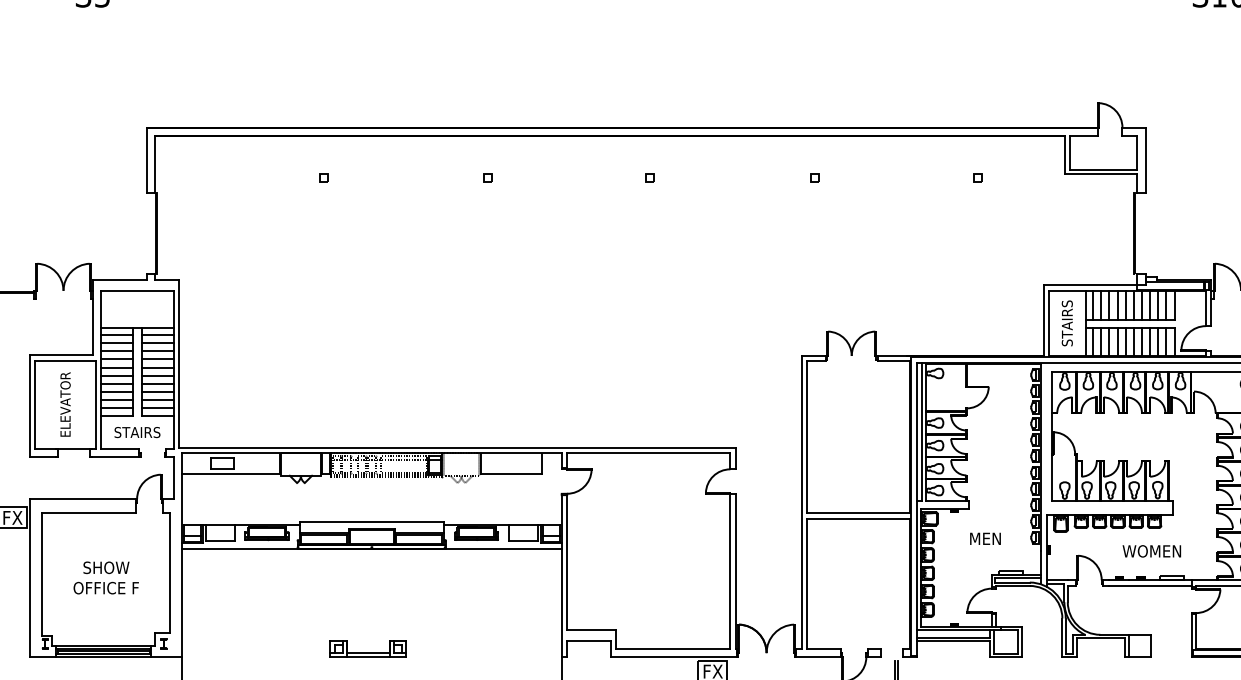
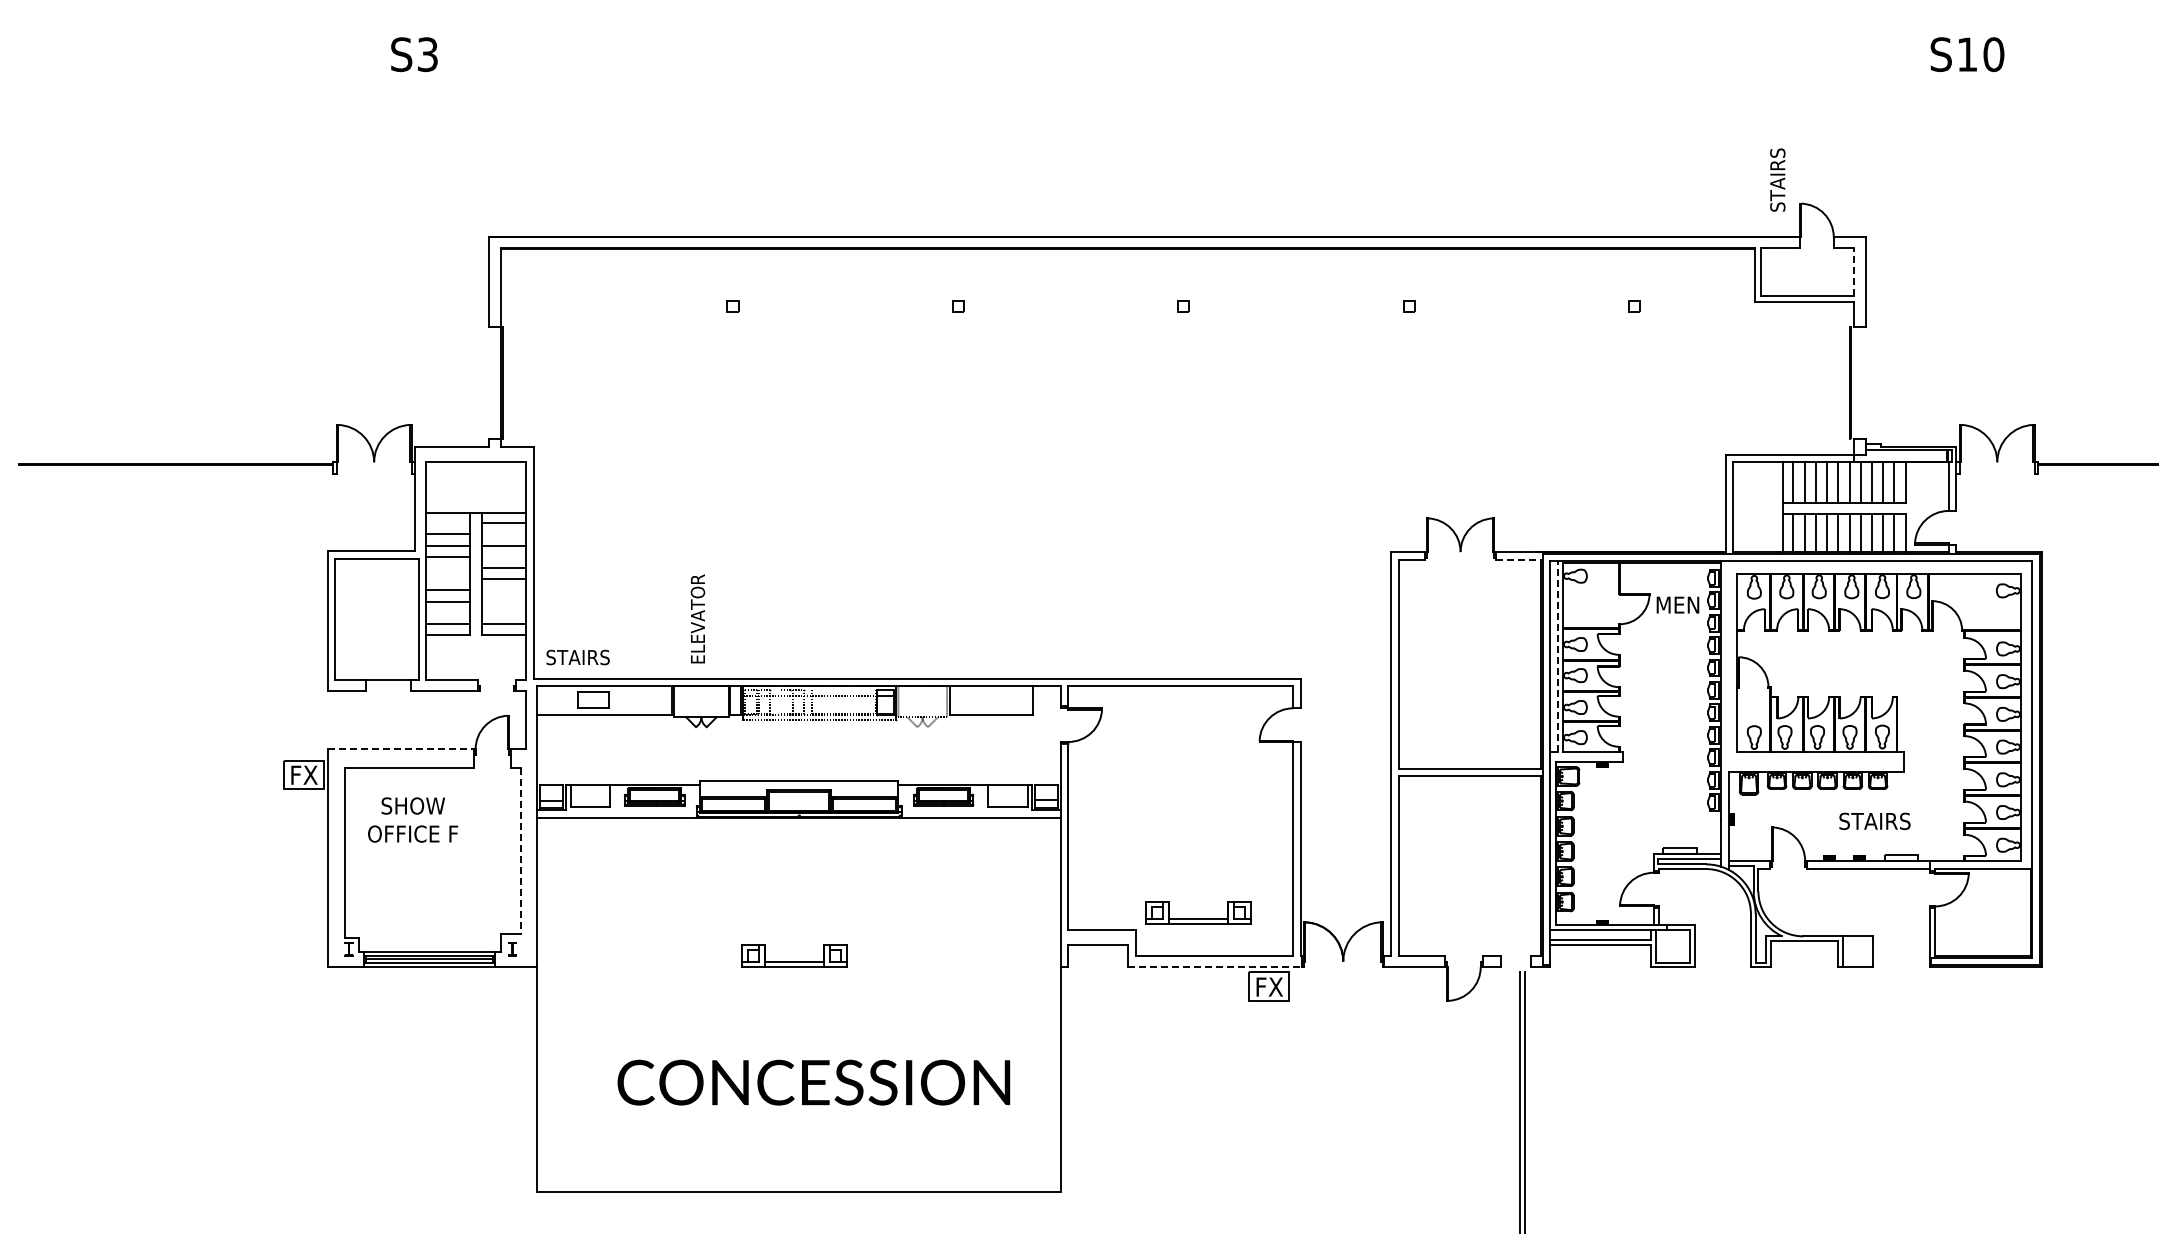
line: (1137, 153) -> (1854, 272), solid -> dashed
text: (1067, 322) -> (1777, 179), moved
line: (117, 335) -> (448, 523), removed
line: (157, 343) -> (503, 534), removed
line: (157, 359) -> (503, 556), removed
line: (894, 361) -> (1519, 559), solid -> dashed
line: (117, 367) -> (448, 567), removed
line: (117, 375) -> (448, 579), removed
line: (157, 383) -> (503, 590), removed
line: (157, 391) -> (503, 601), removed
line: (117, 399) -> (448, 612), removed
line: (157, 399) -> (503, 612), removed
text: (65, 404) -> (697, 618), moved
line: (922, 431) -> (1557, 656), solid -> dashed
text: (137, 432) -> (577, 657), moved
line: (404, 455) -> (843, 689), removed
line: (357, 464) -> (779, 701), removed
line: (366, 464) -> (791, 701), removed
line: (82, 499) -> (400, 749), solid -> dashed
text: (985, 538) -> (1677, 604), moved
text: (1152, 550) -> (1874, 820), WOMEN -> STAIRS
line: (170, 572) -> (521, 850), solid -> dashed
text: (106, 577) -> (413, 819), moved
part: (661, 617) -> (1198, 912), added
line: (673, 657) -> (1215, 967), solid -> dashed

